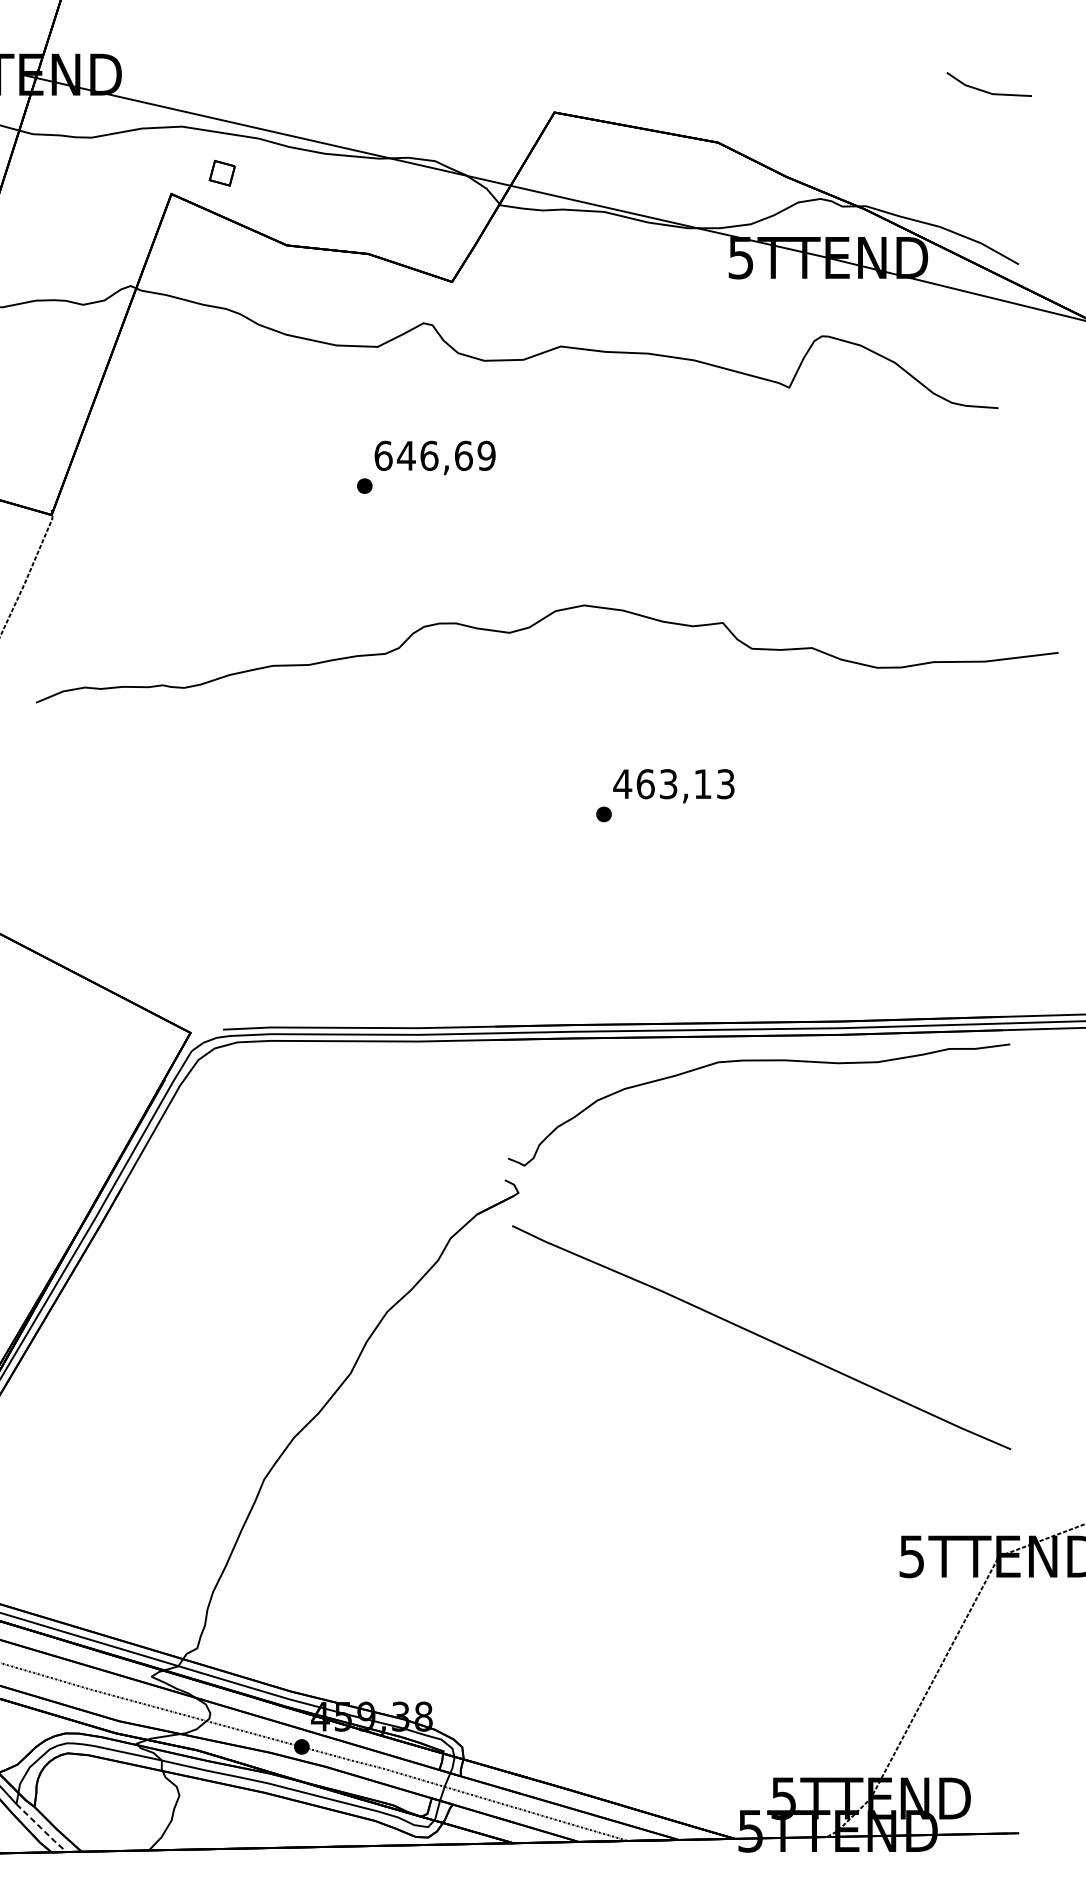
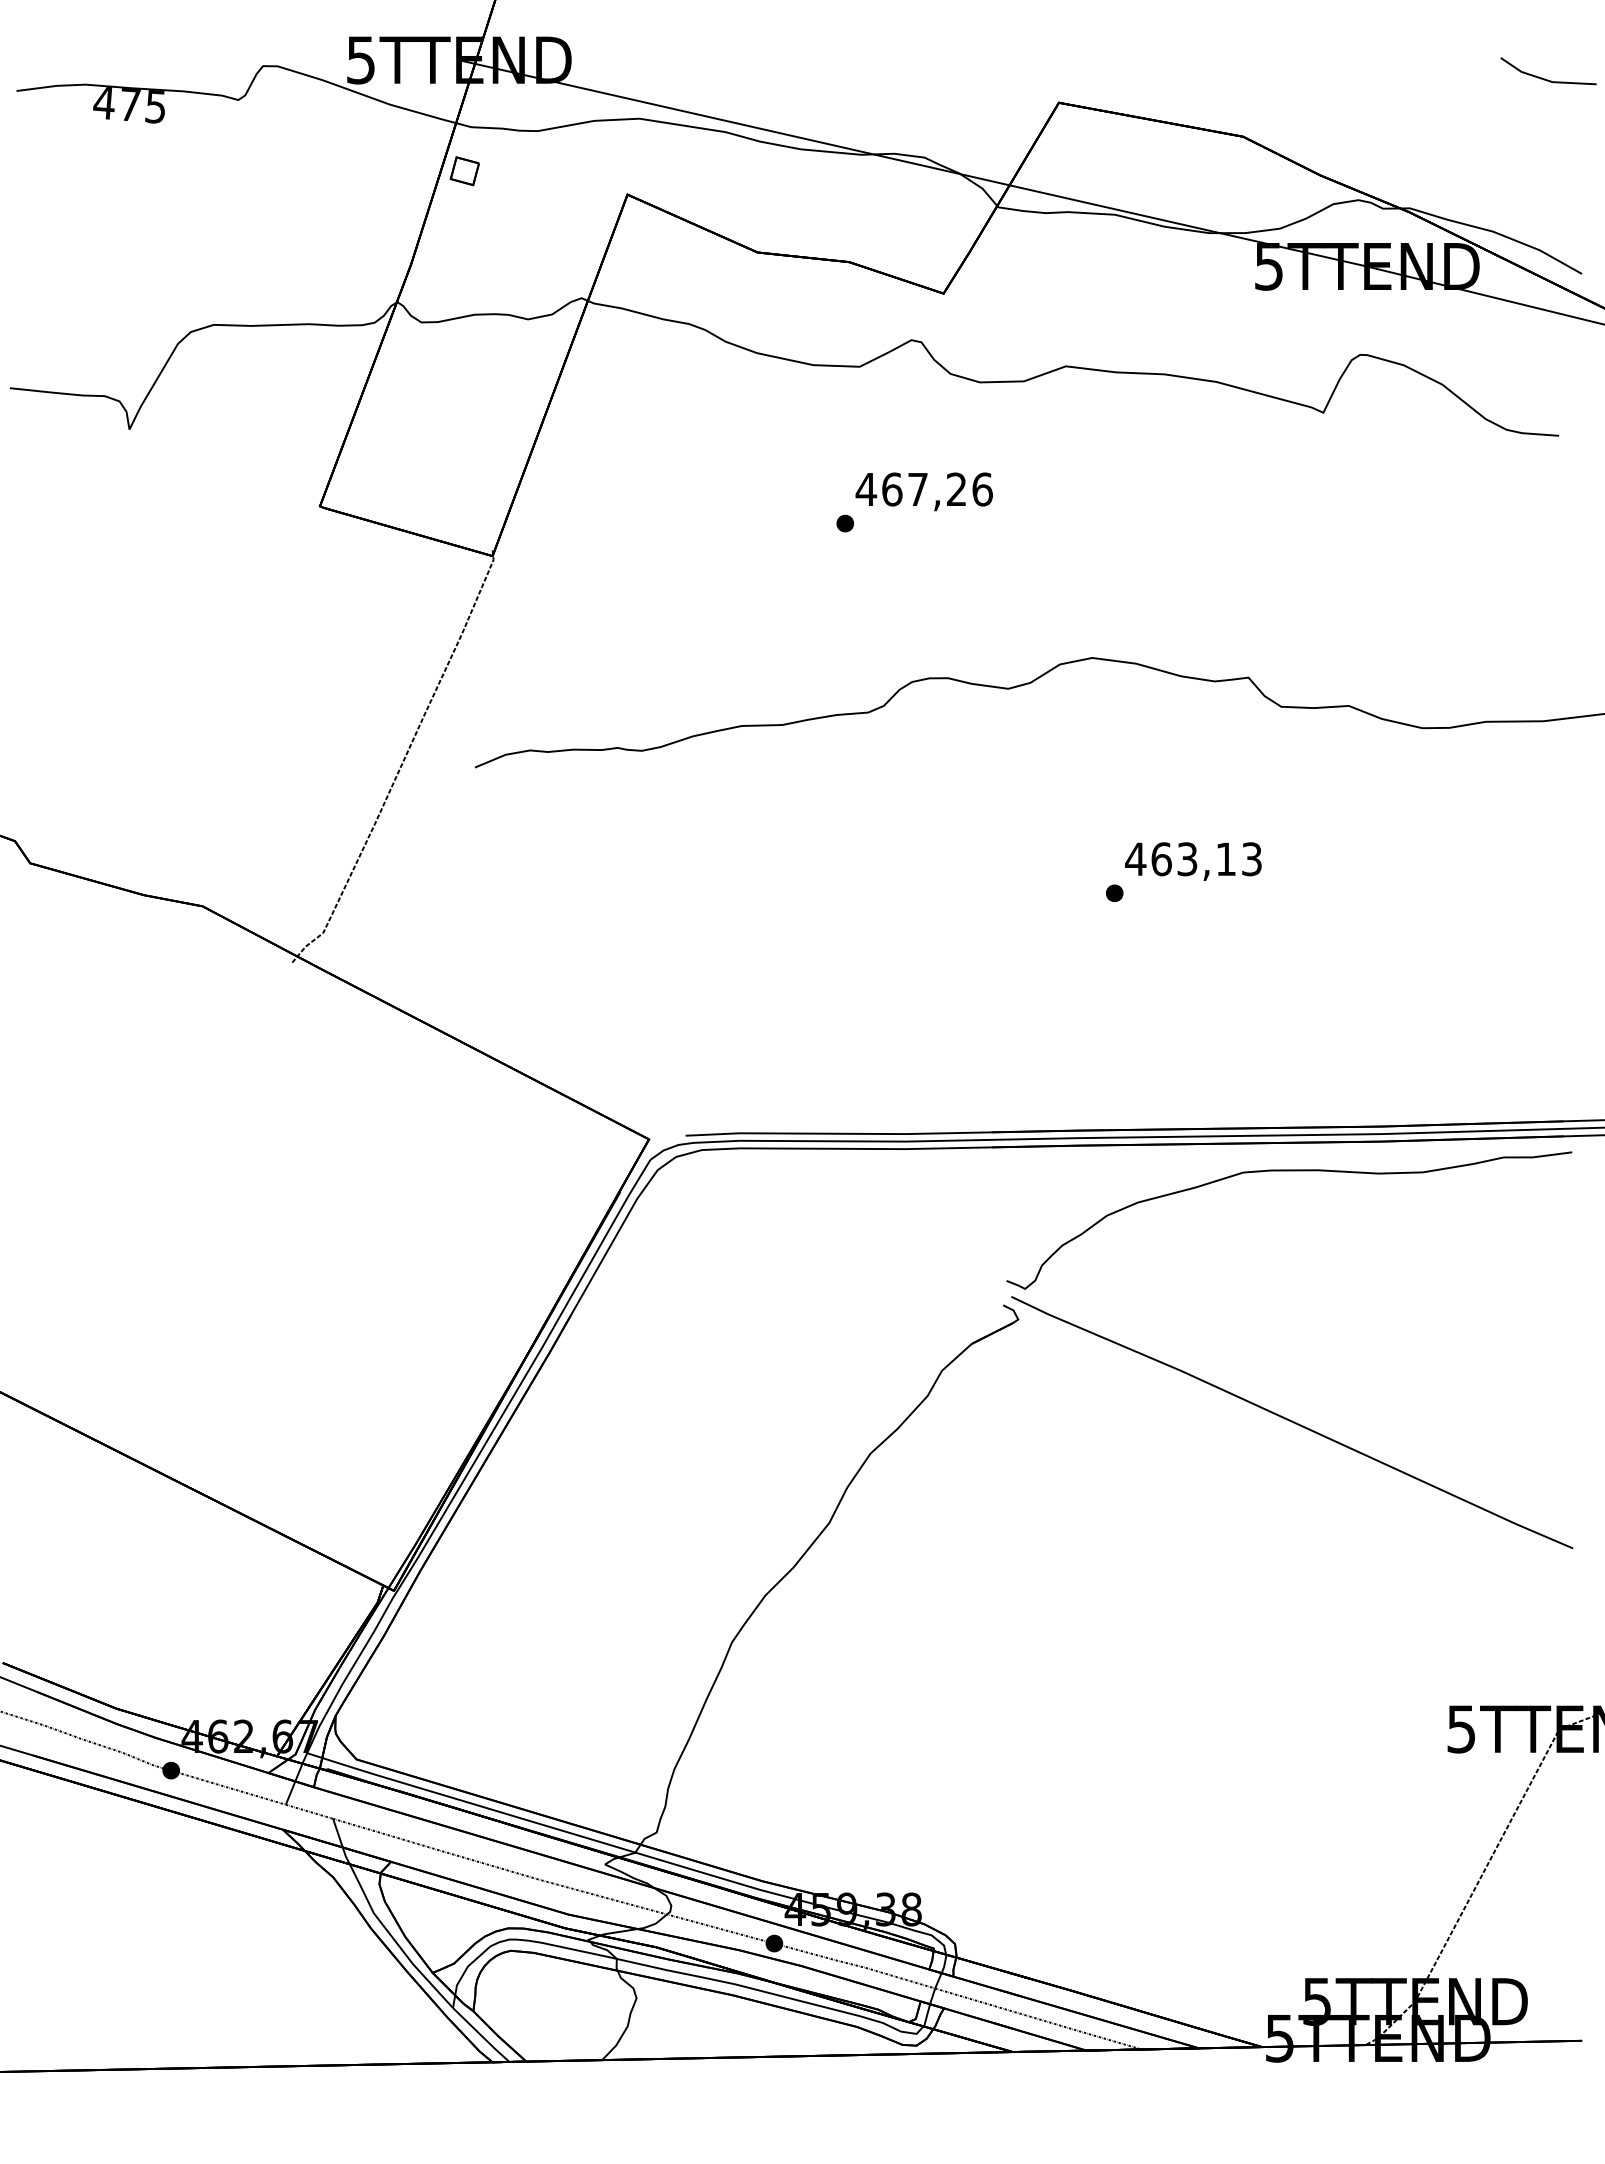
part: (222, 173) -> (464, 171), moved
text: (434, 455) -> (923, 489), 646,69 -> 467,26
curve: (761, 1337) -> (1292, 1422), moved
line: (41, 1828) -> (481, 2035), dashed -> solid

